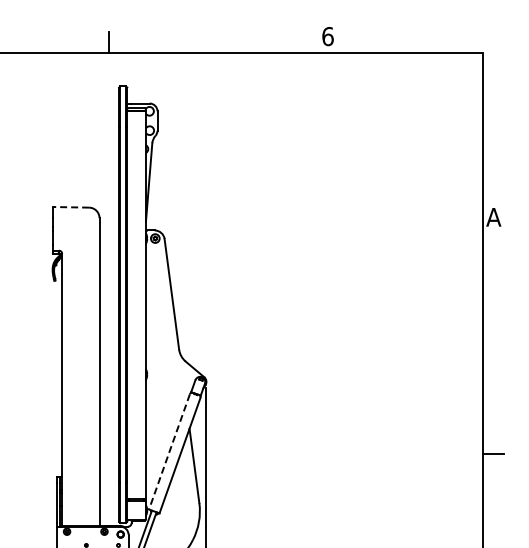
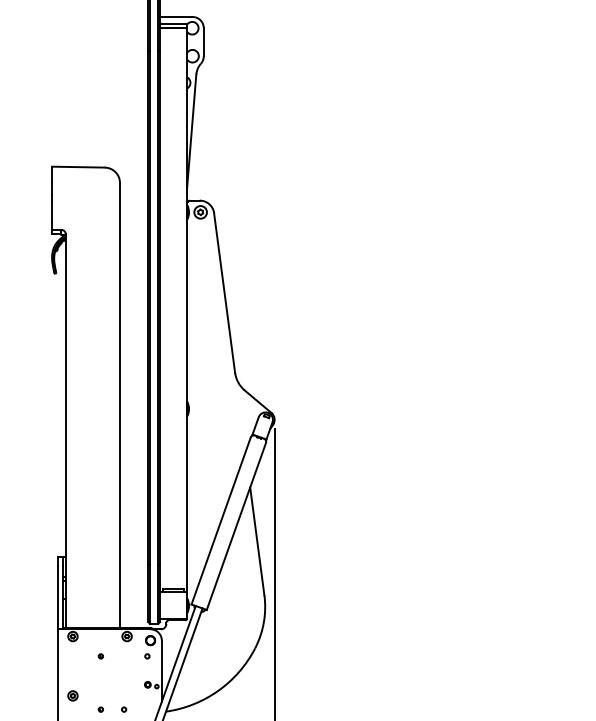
line: (70, 207) -> (77, 167), dashed -> solid
line: (169, 452) -> (221, 521), dashed -> solid

